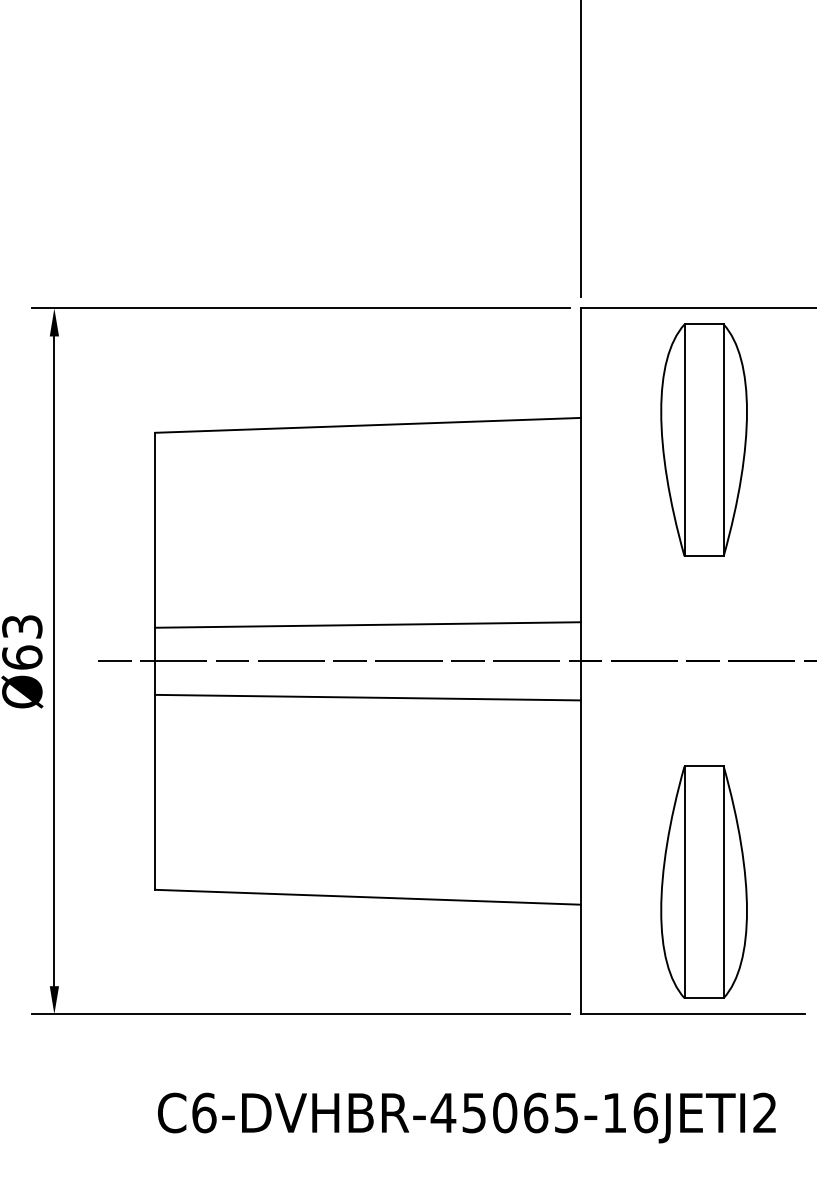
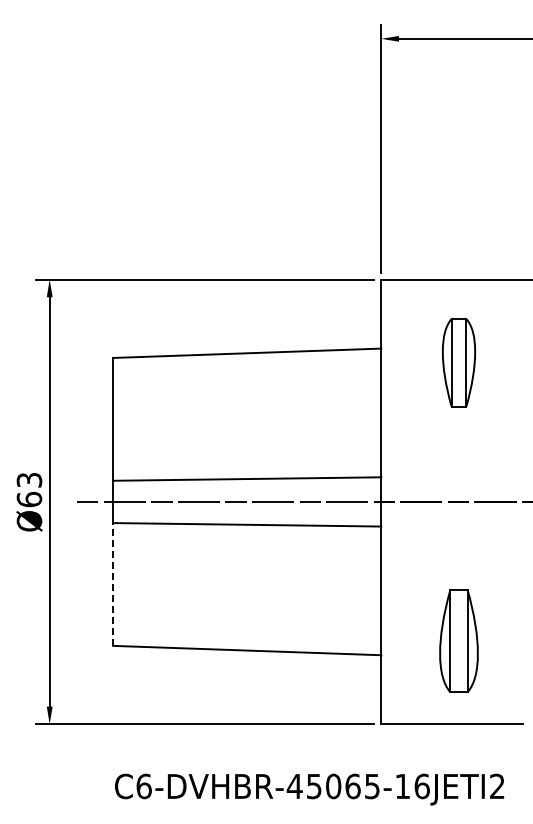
part: (703, 439) -> (458, 362), size x0.6
line: (155, 790) -> (113, 583), solid -> dashed
part: (703, 881) -> (458, 640), size x0.7

